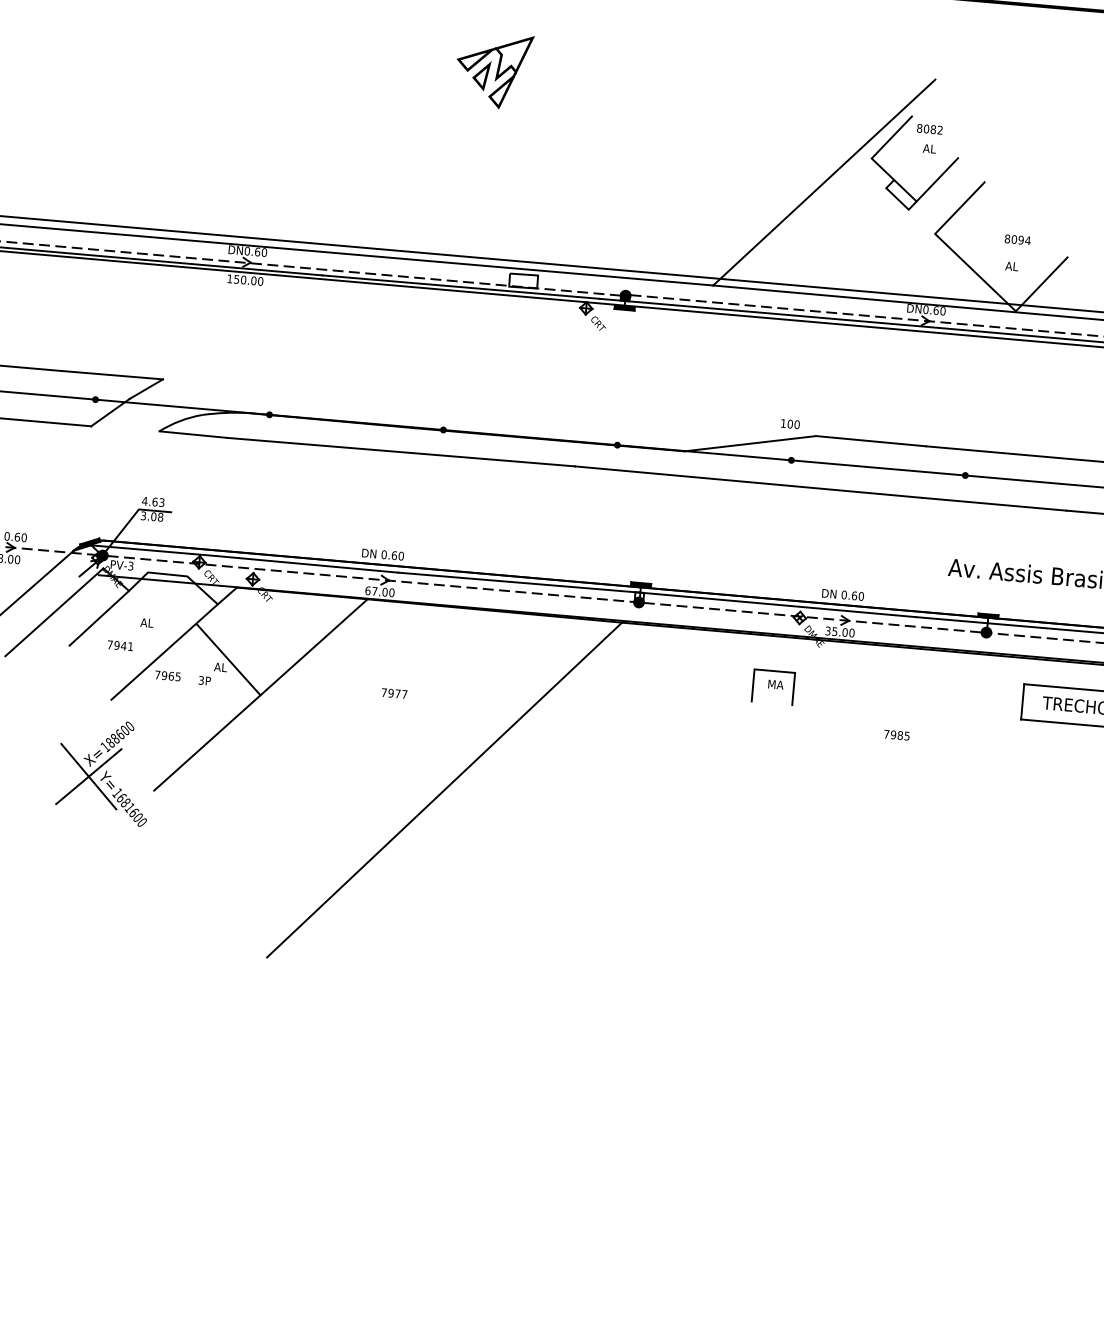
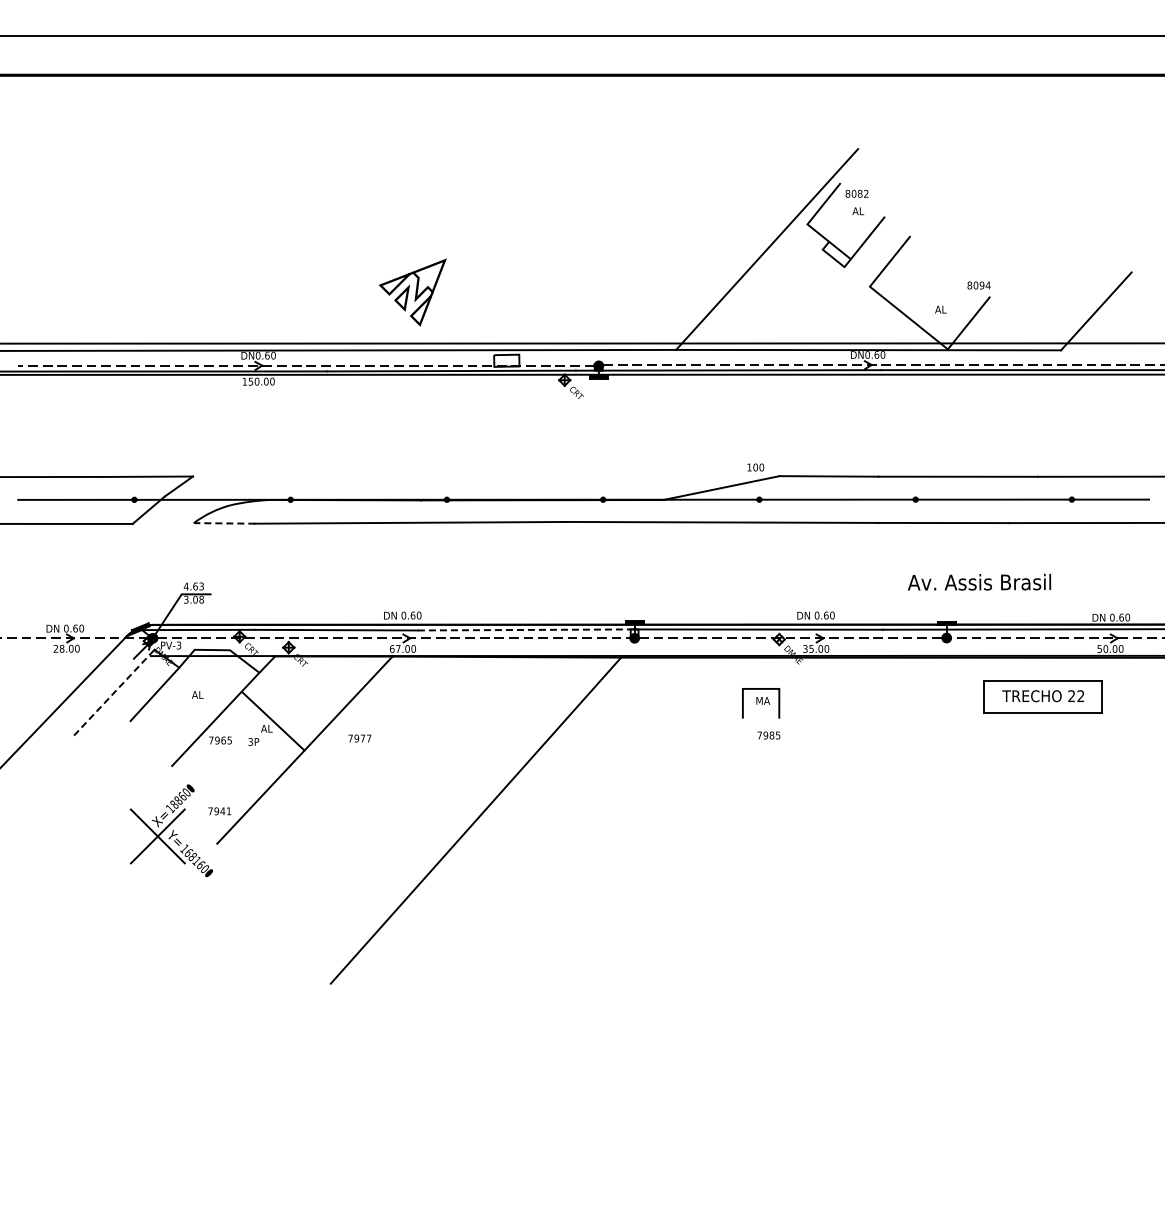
part: (493, 70) -> (412, 292), moved
text: (1017, 239) -> (978, 285), moved
line: (193, 434) -> (224, 523), solid -> dashed
line: (519, 582) -> (526, 629), solid -> dashed
line: (54, 612) -> (114, 692), solid -> dashed
text: (120, 645) -> (219, 811), moved
text: (394, 693) -> (359, 738), moved
text: (896, 735) -> (768, 735), moved

